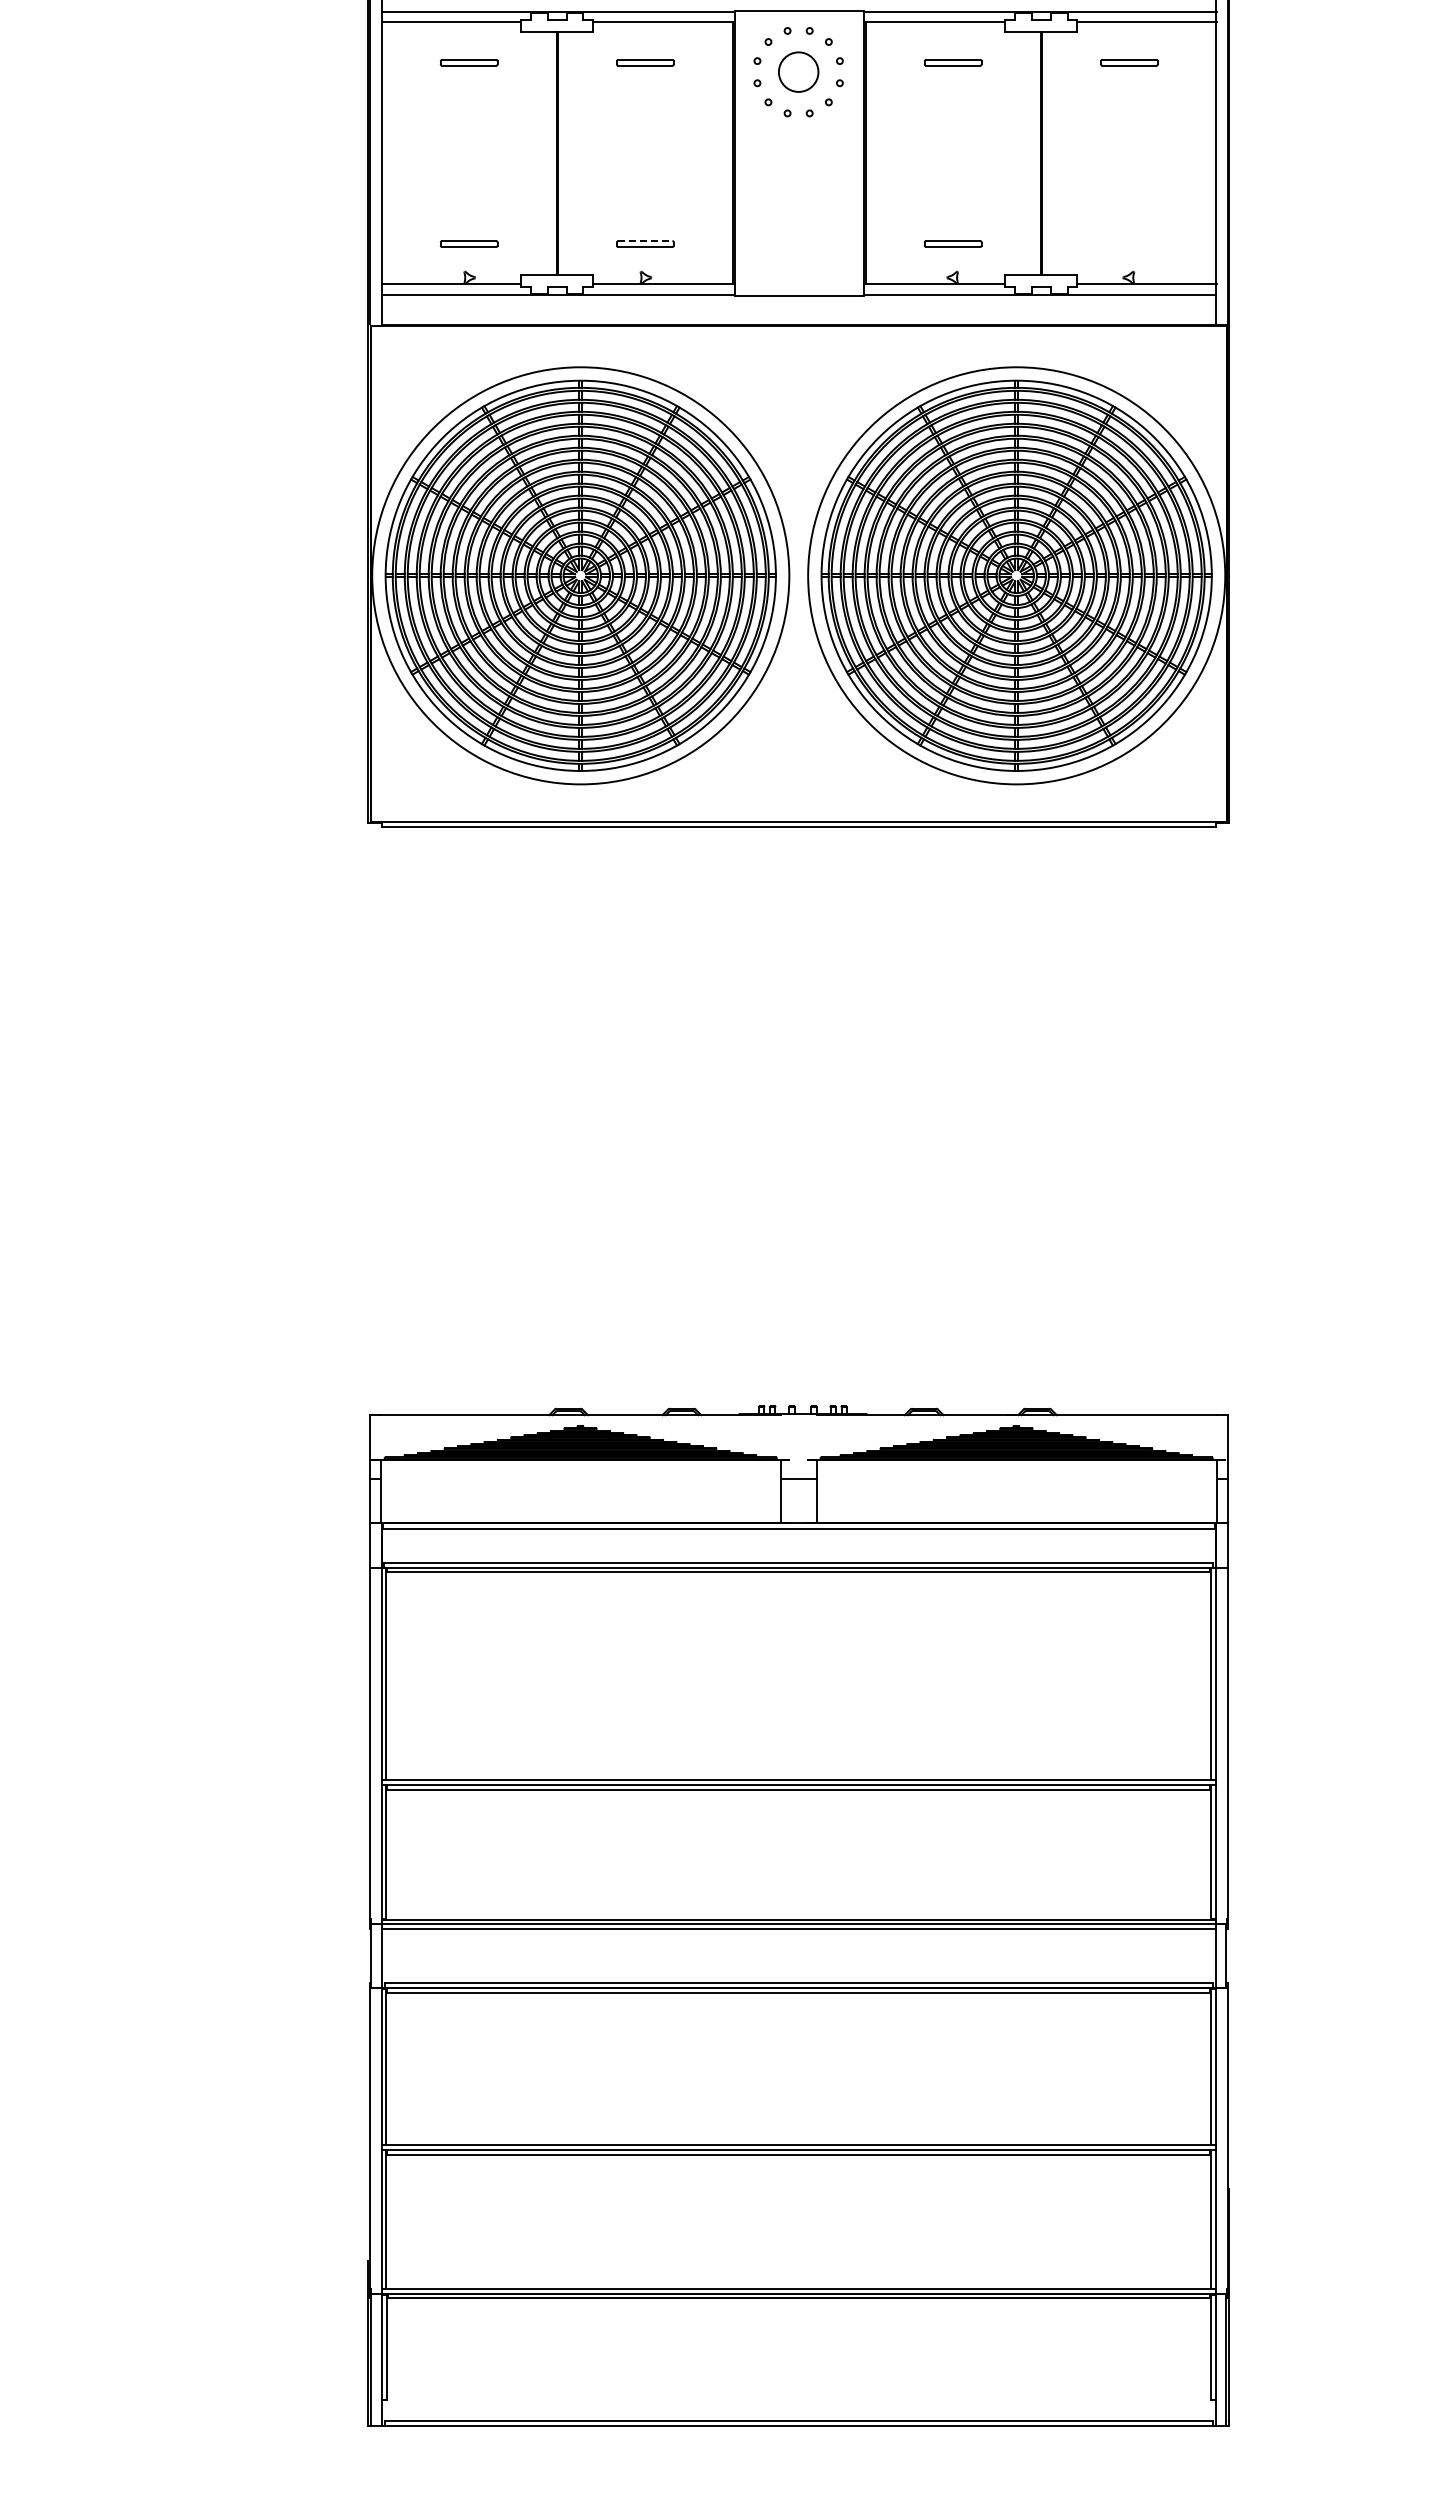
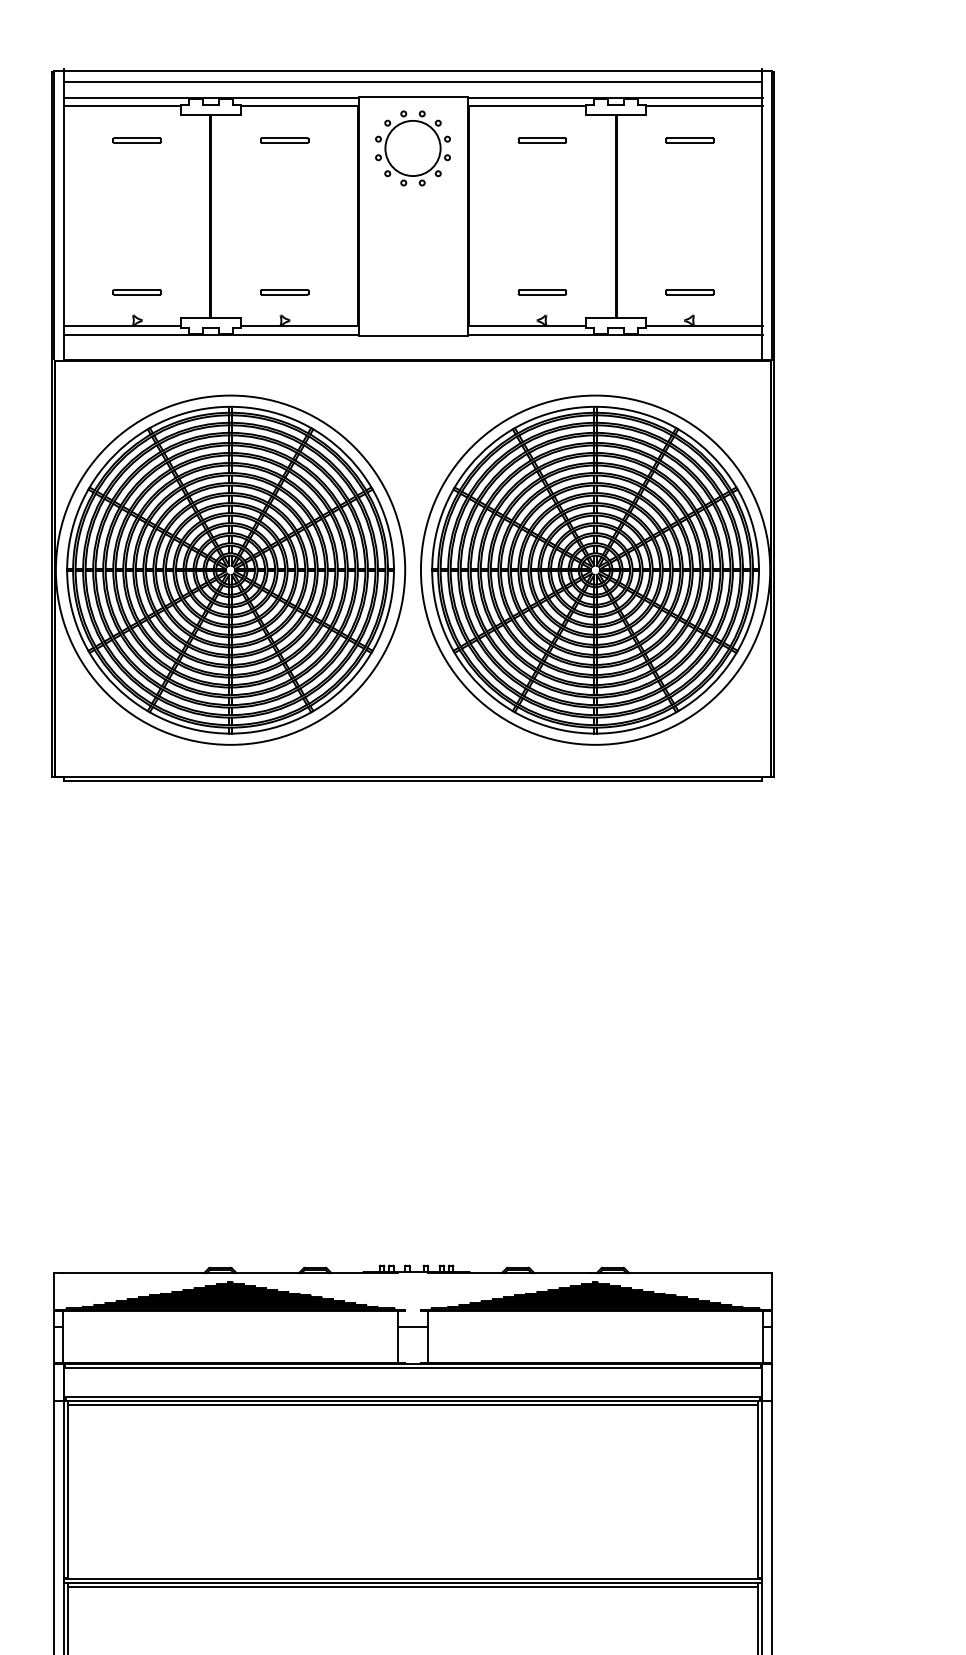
circle: (798, 72) -> (412, 148), size x1.67
line: (645, 241) -> (284, 290), dashed -> solid
part: (1129, 243) -> (690, 291), added

